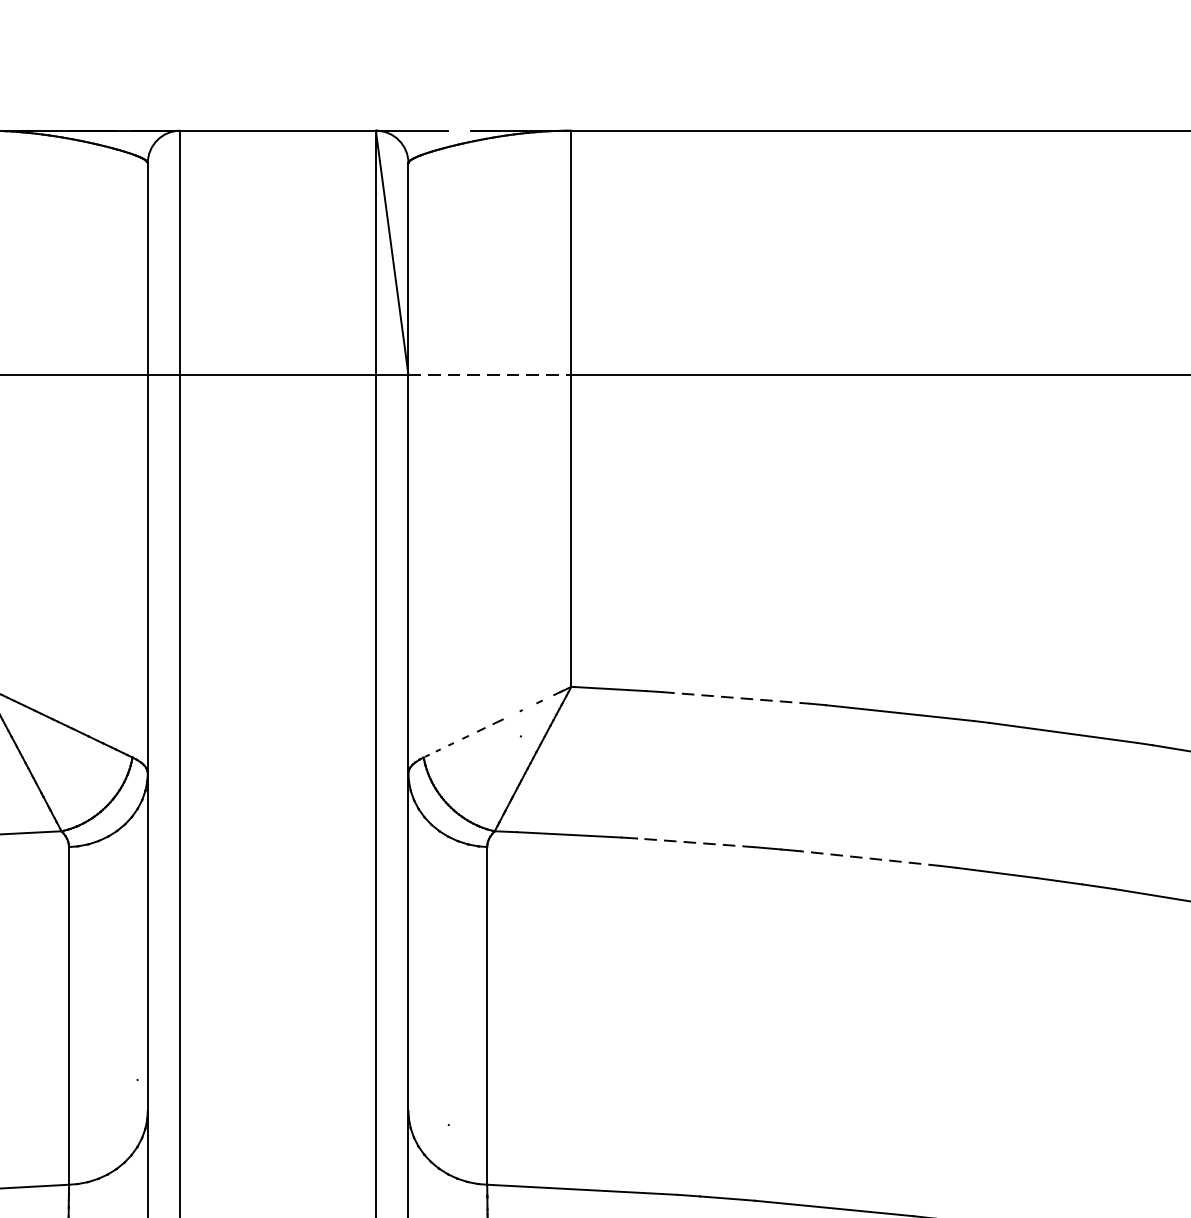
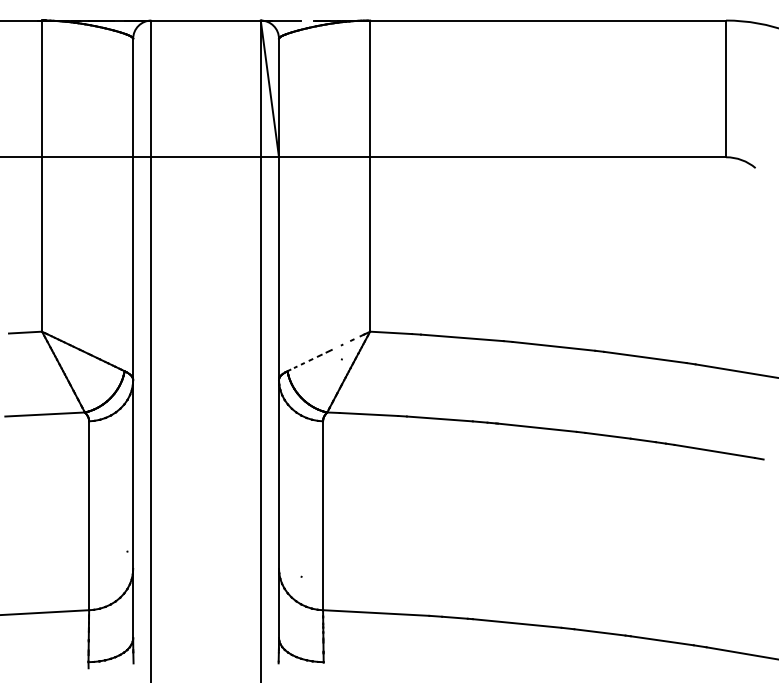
line: (489, 375) -> (324, 157), dashed -> solid
line: (736, 697) -> (462, 337), dashed -> solid
line: (695, 842) -> (439, 418), dashed -> solid
line: (870, 858) -> (537, 427), dashed -> solid

